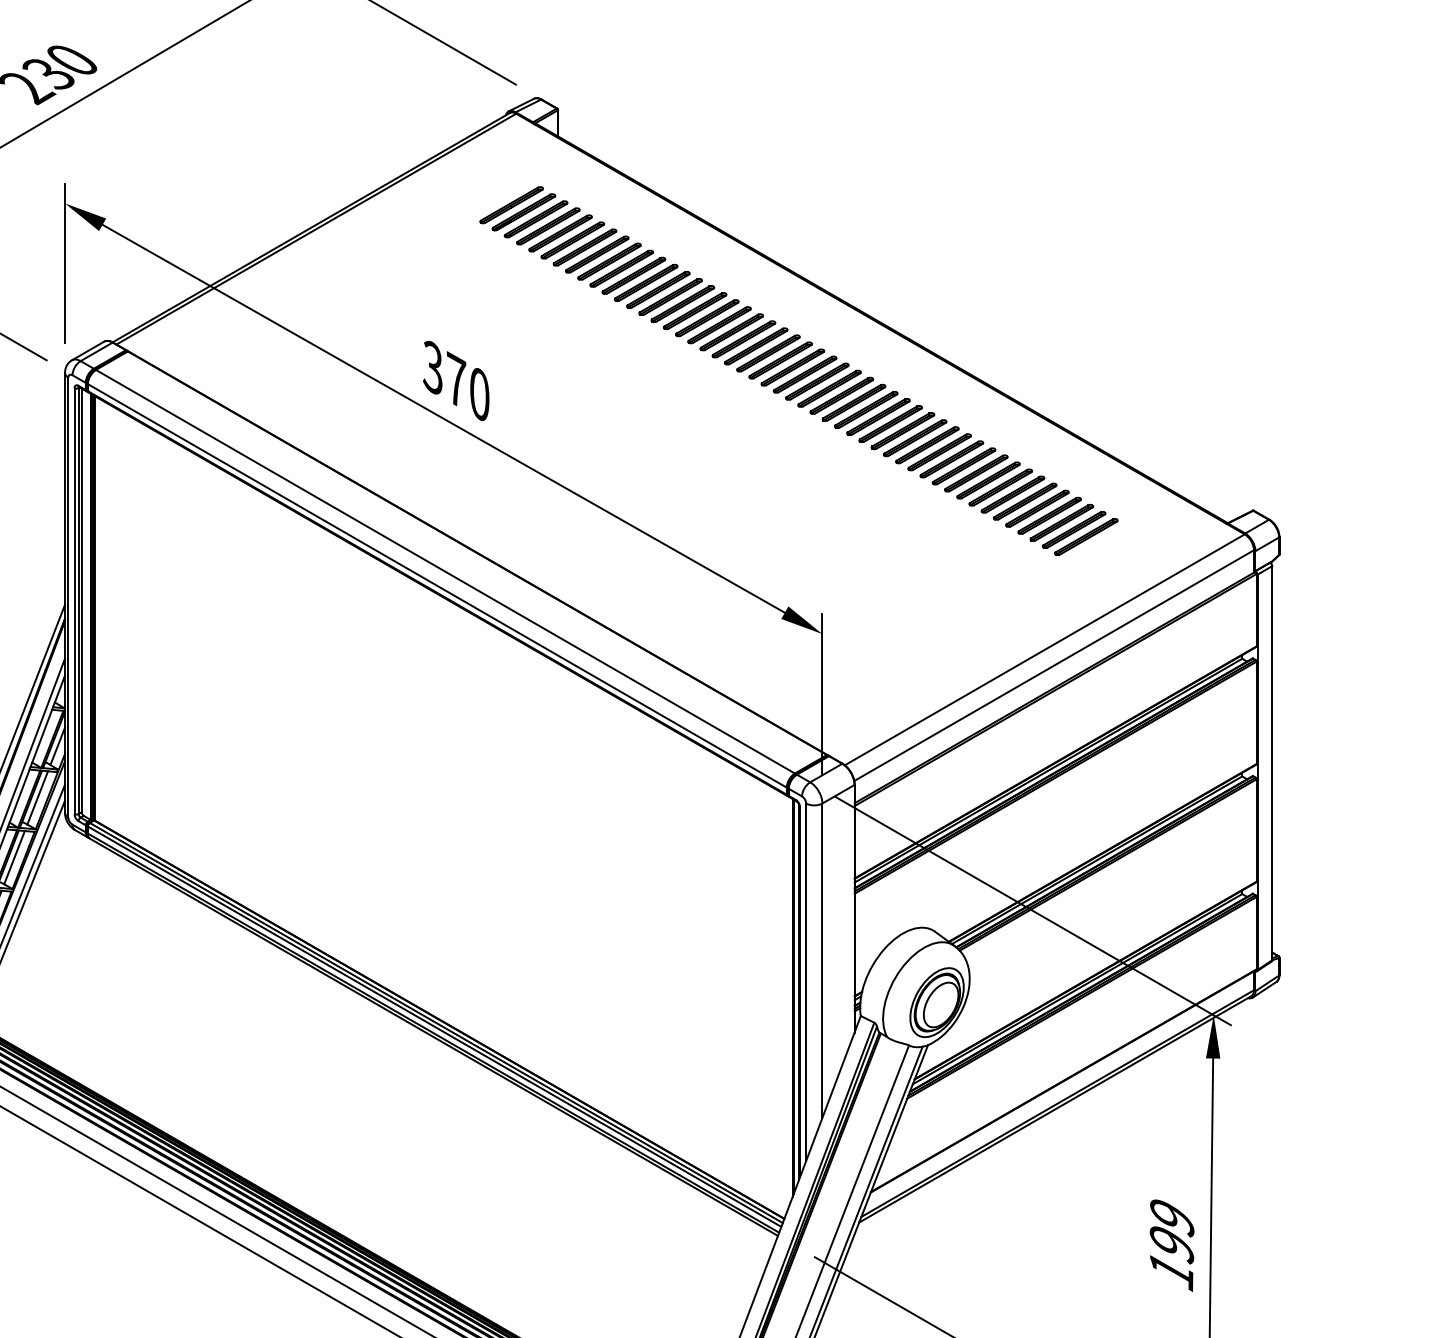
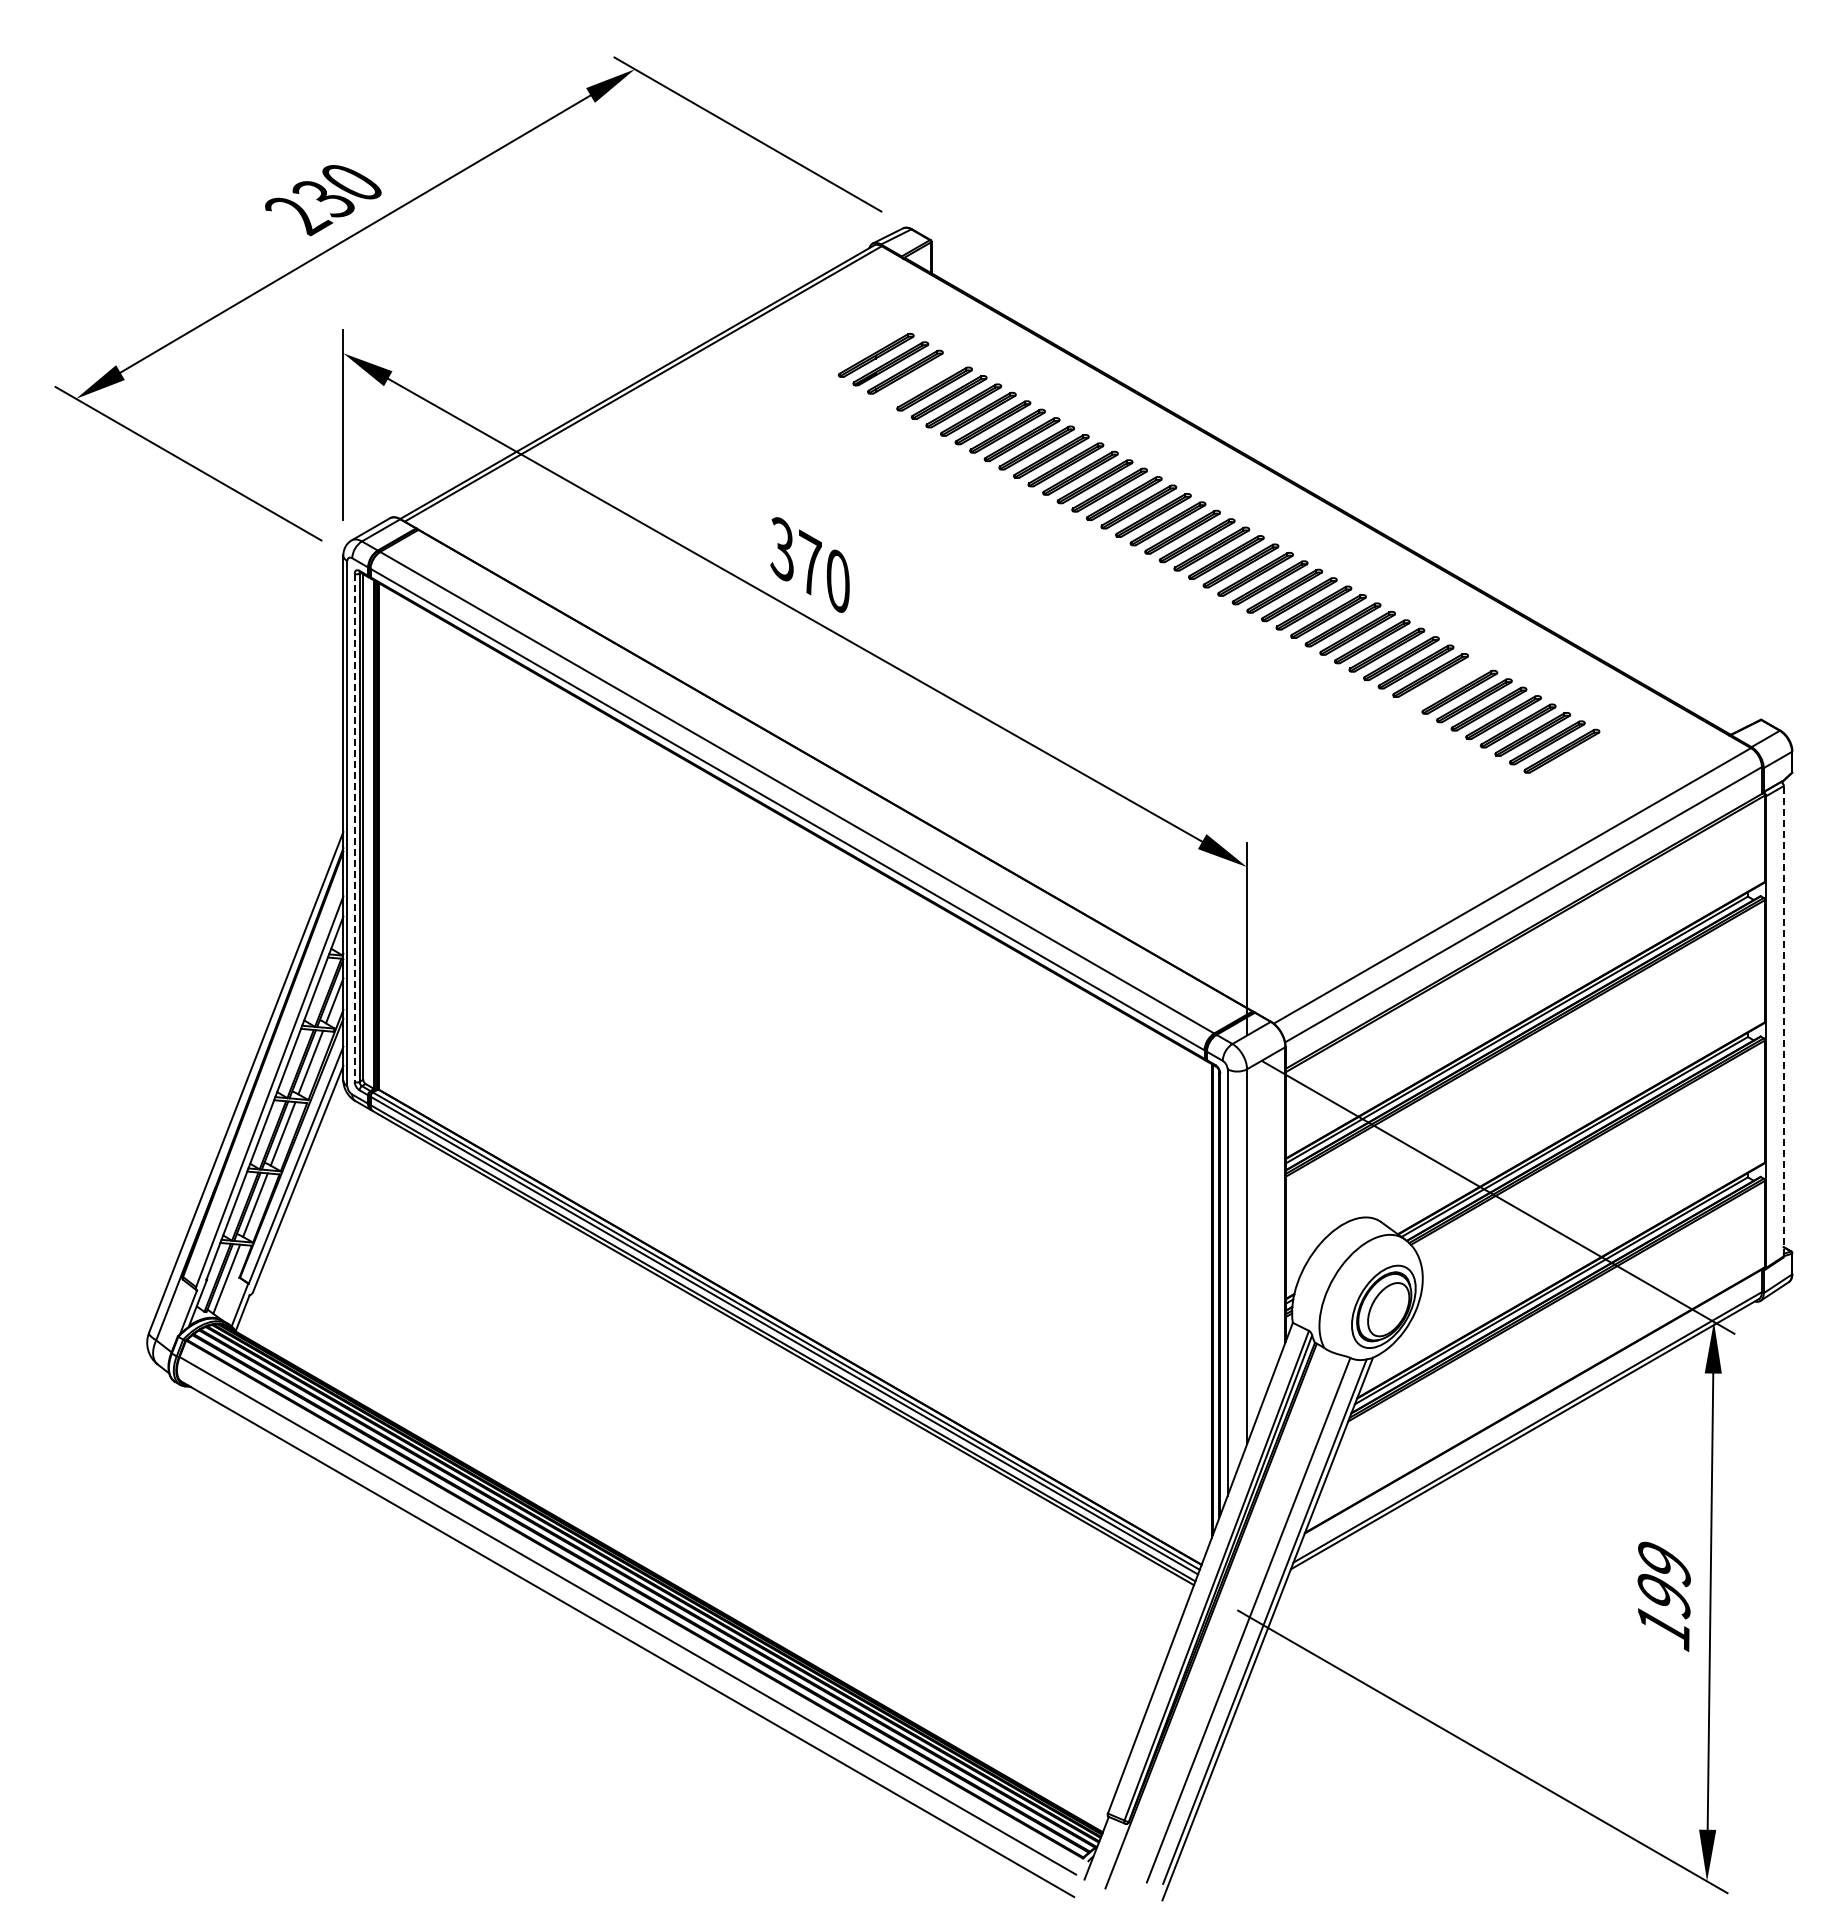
part: (547, 226) -> (919, 380), removed
part: (987, 480) -> (1444, 683), removed
line: (74, 601) -> (354, 828), solid -> dashed
line: (1272, 762) -> (1783, 1020), solid -> dashed

